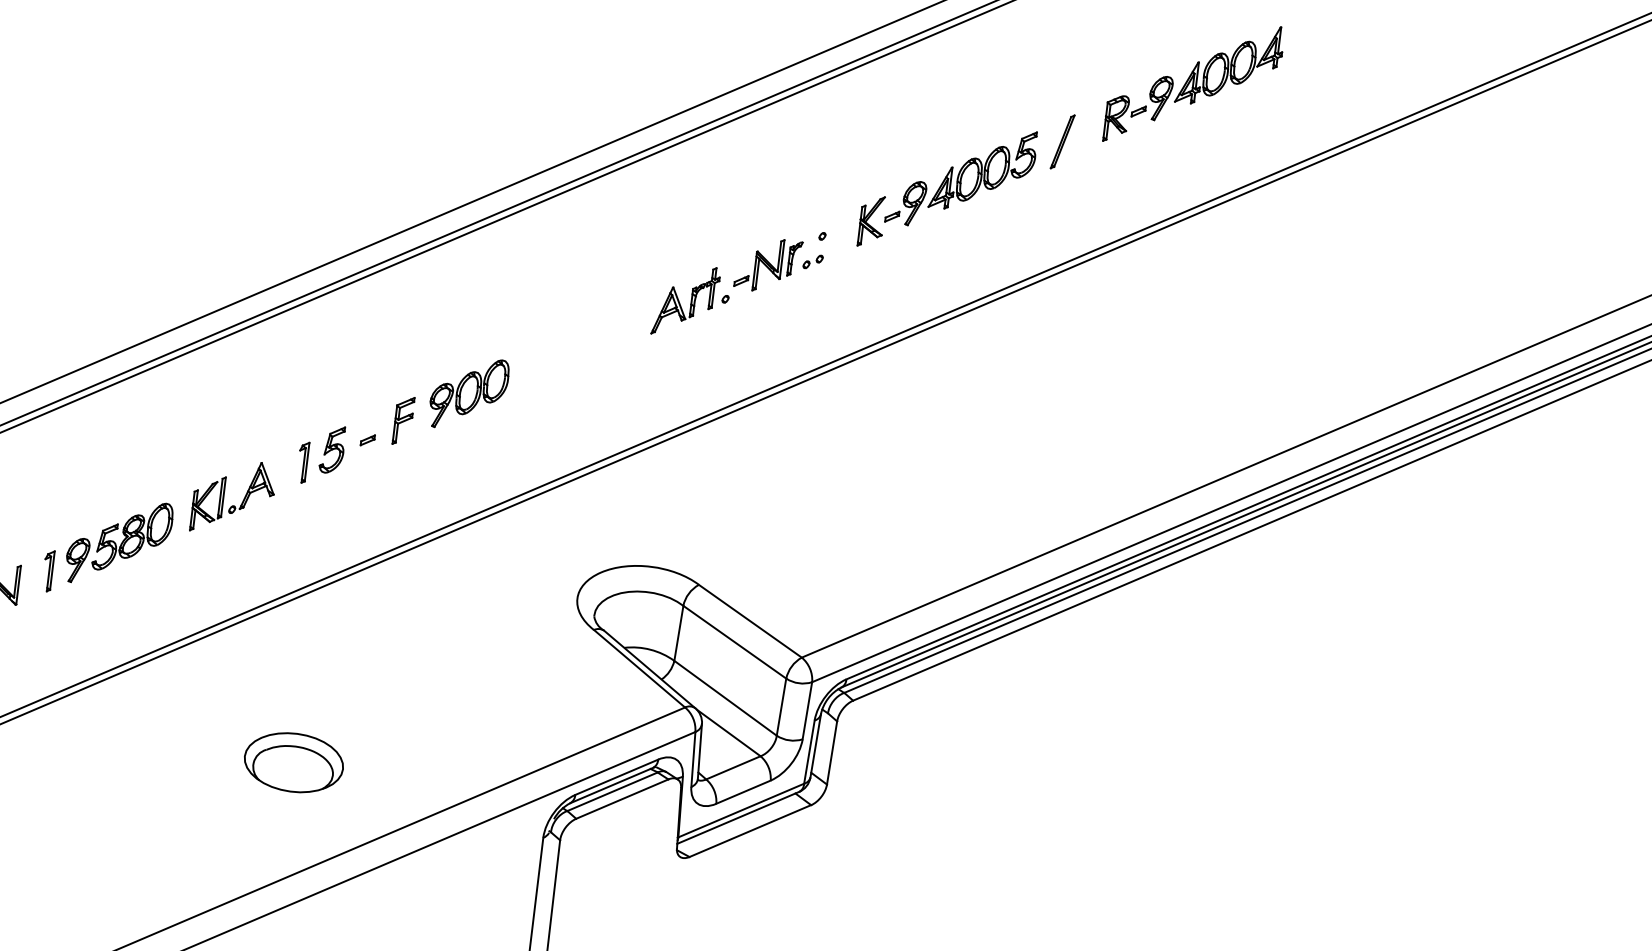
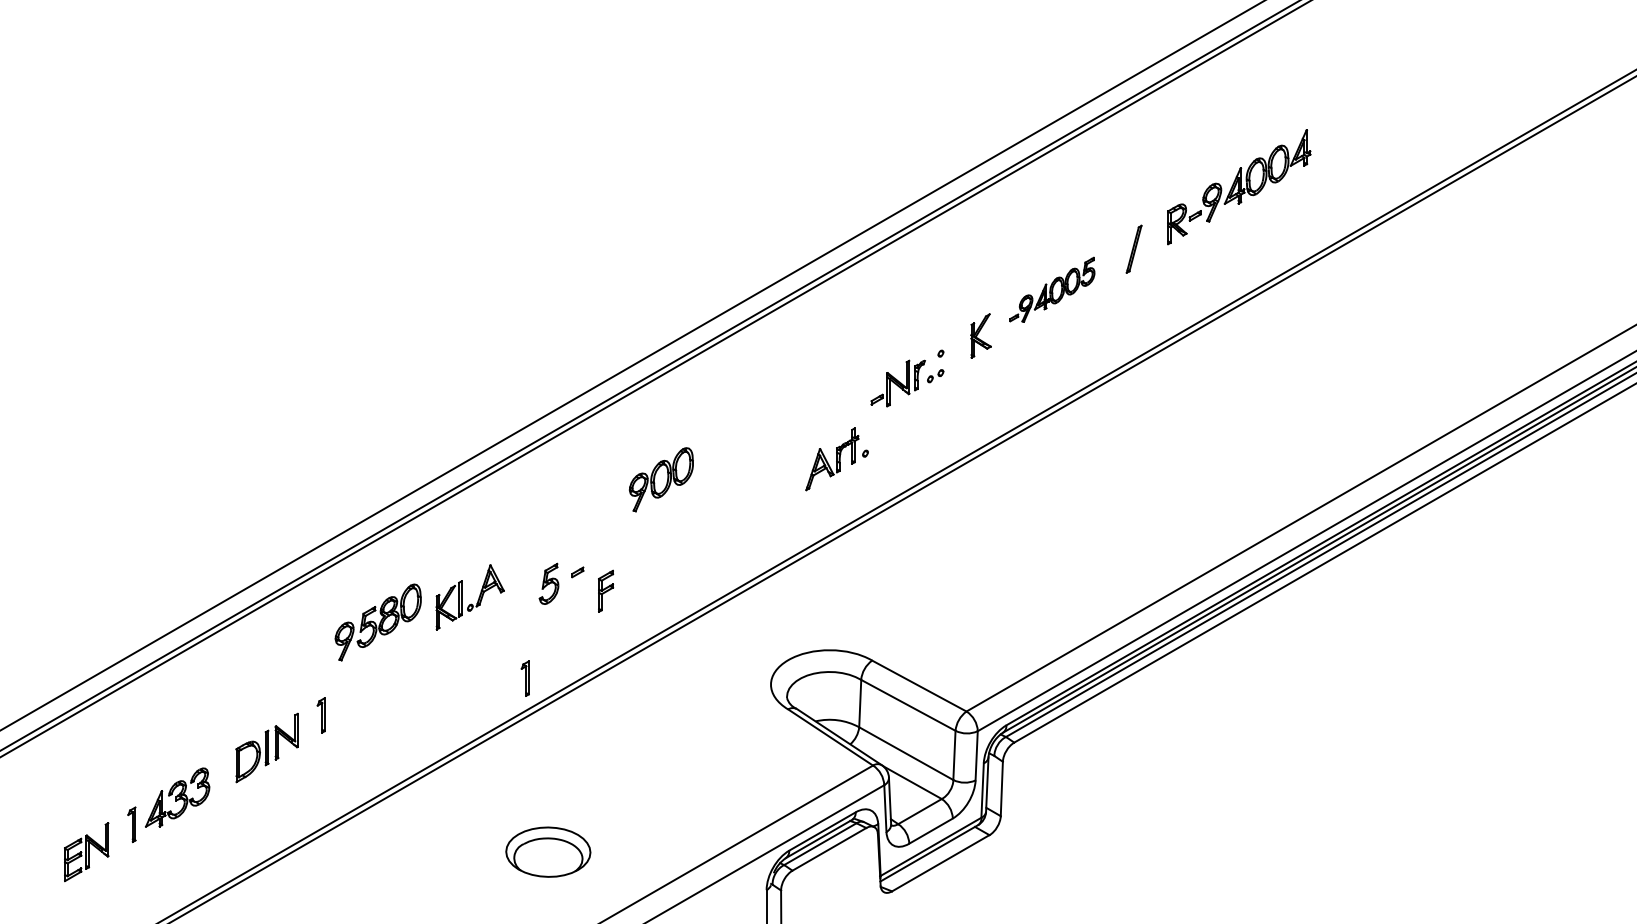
part: (961, 177) -> (1052, 289), size x0.7
part: (690, 301) -> (836, 459), moved
part: (467, 393) -> (660, 479), moved
part: (404, 420) -> (606, 590), moved
part: (302, 462) -> (524, 678), moved
part: (234, 504) -> (471, 603), moved
part: (118, 542) -> (377, 622), moved

